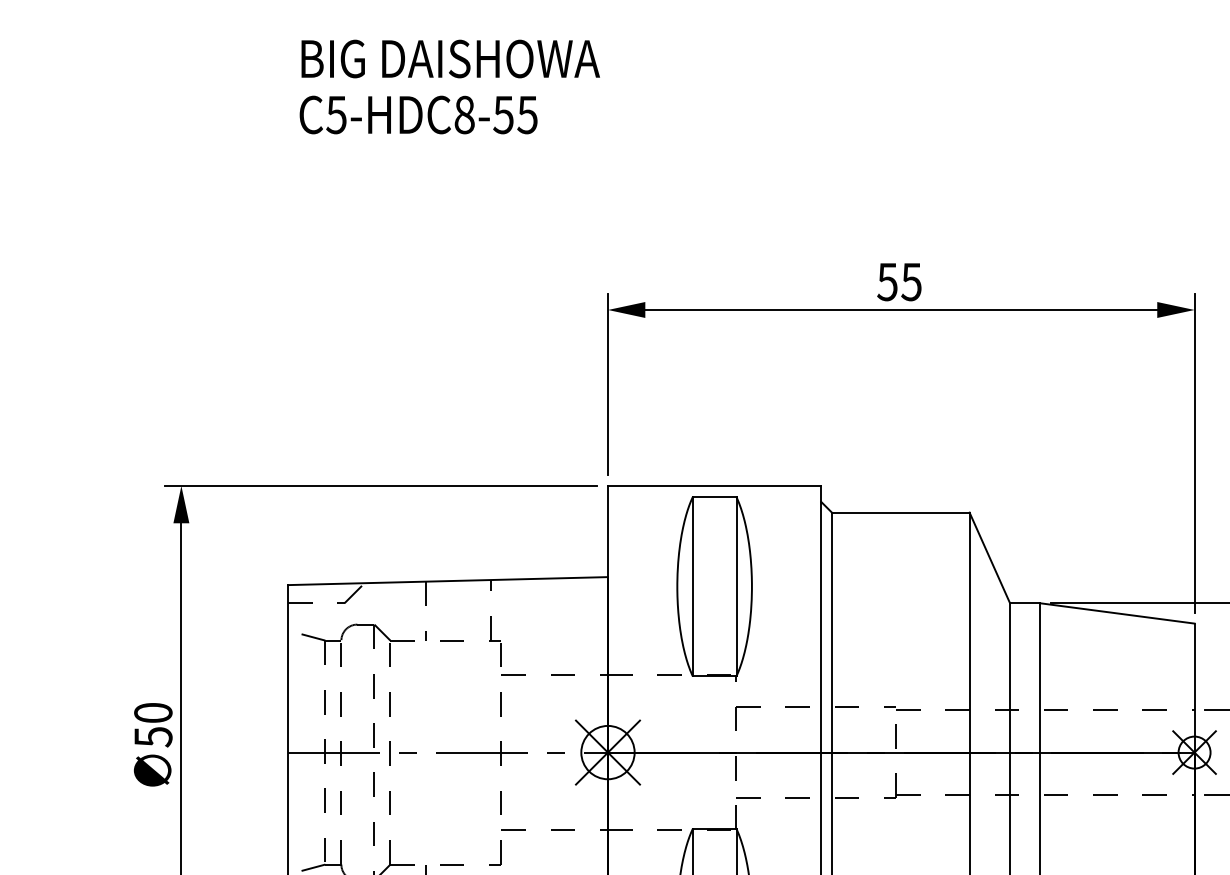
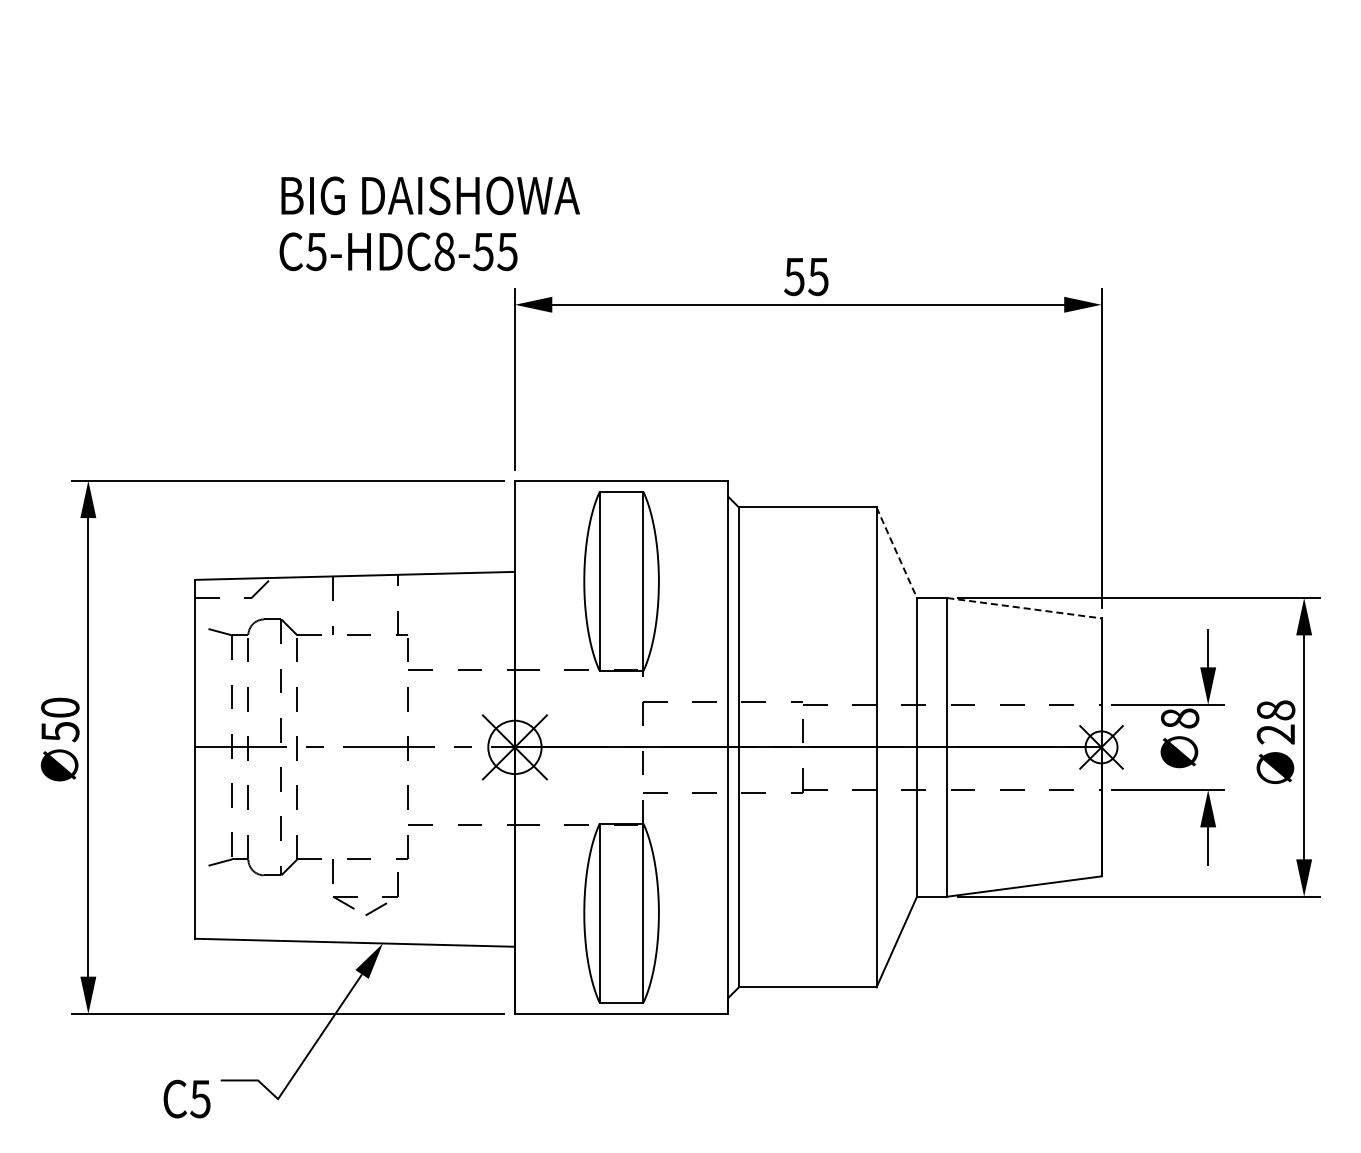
text: (449, 86) -> (429, 223), moved
line: (989, 557) -> (896, 552), solid -> dashed
line: (1117, 613) -> (1024, 608), solid -> dashed

